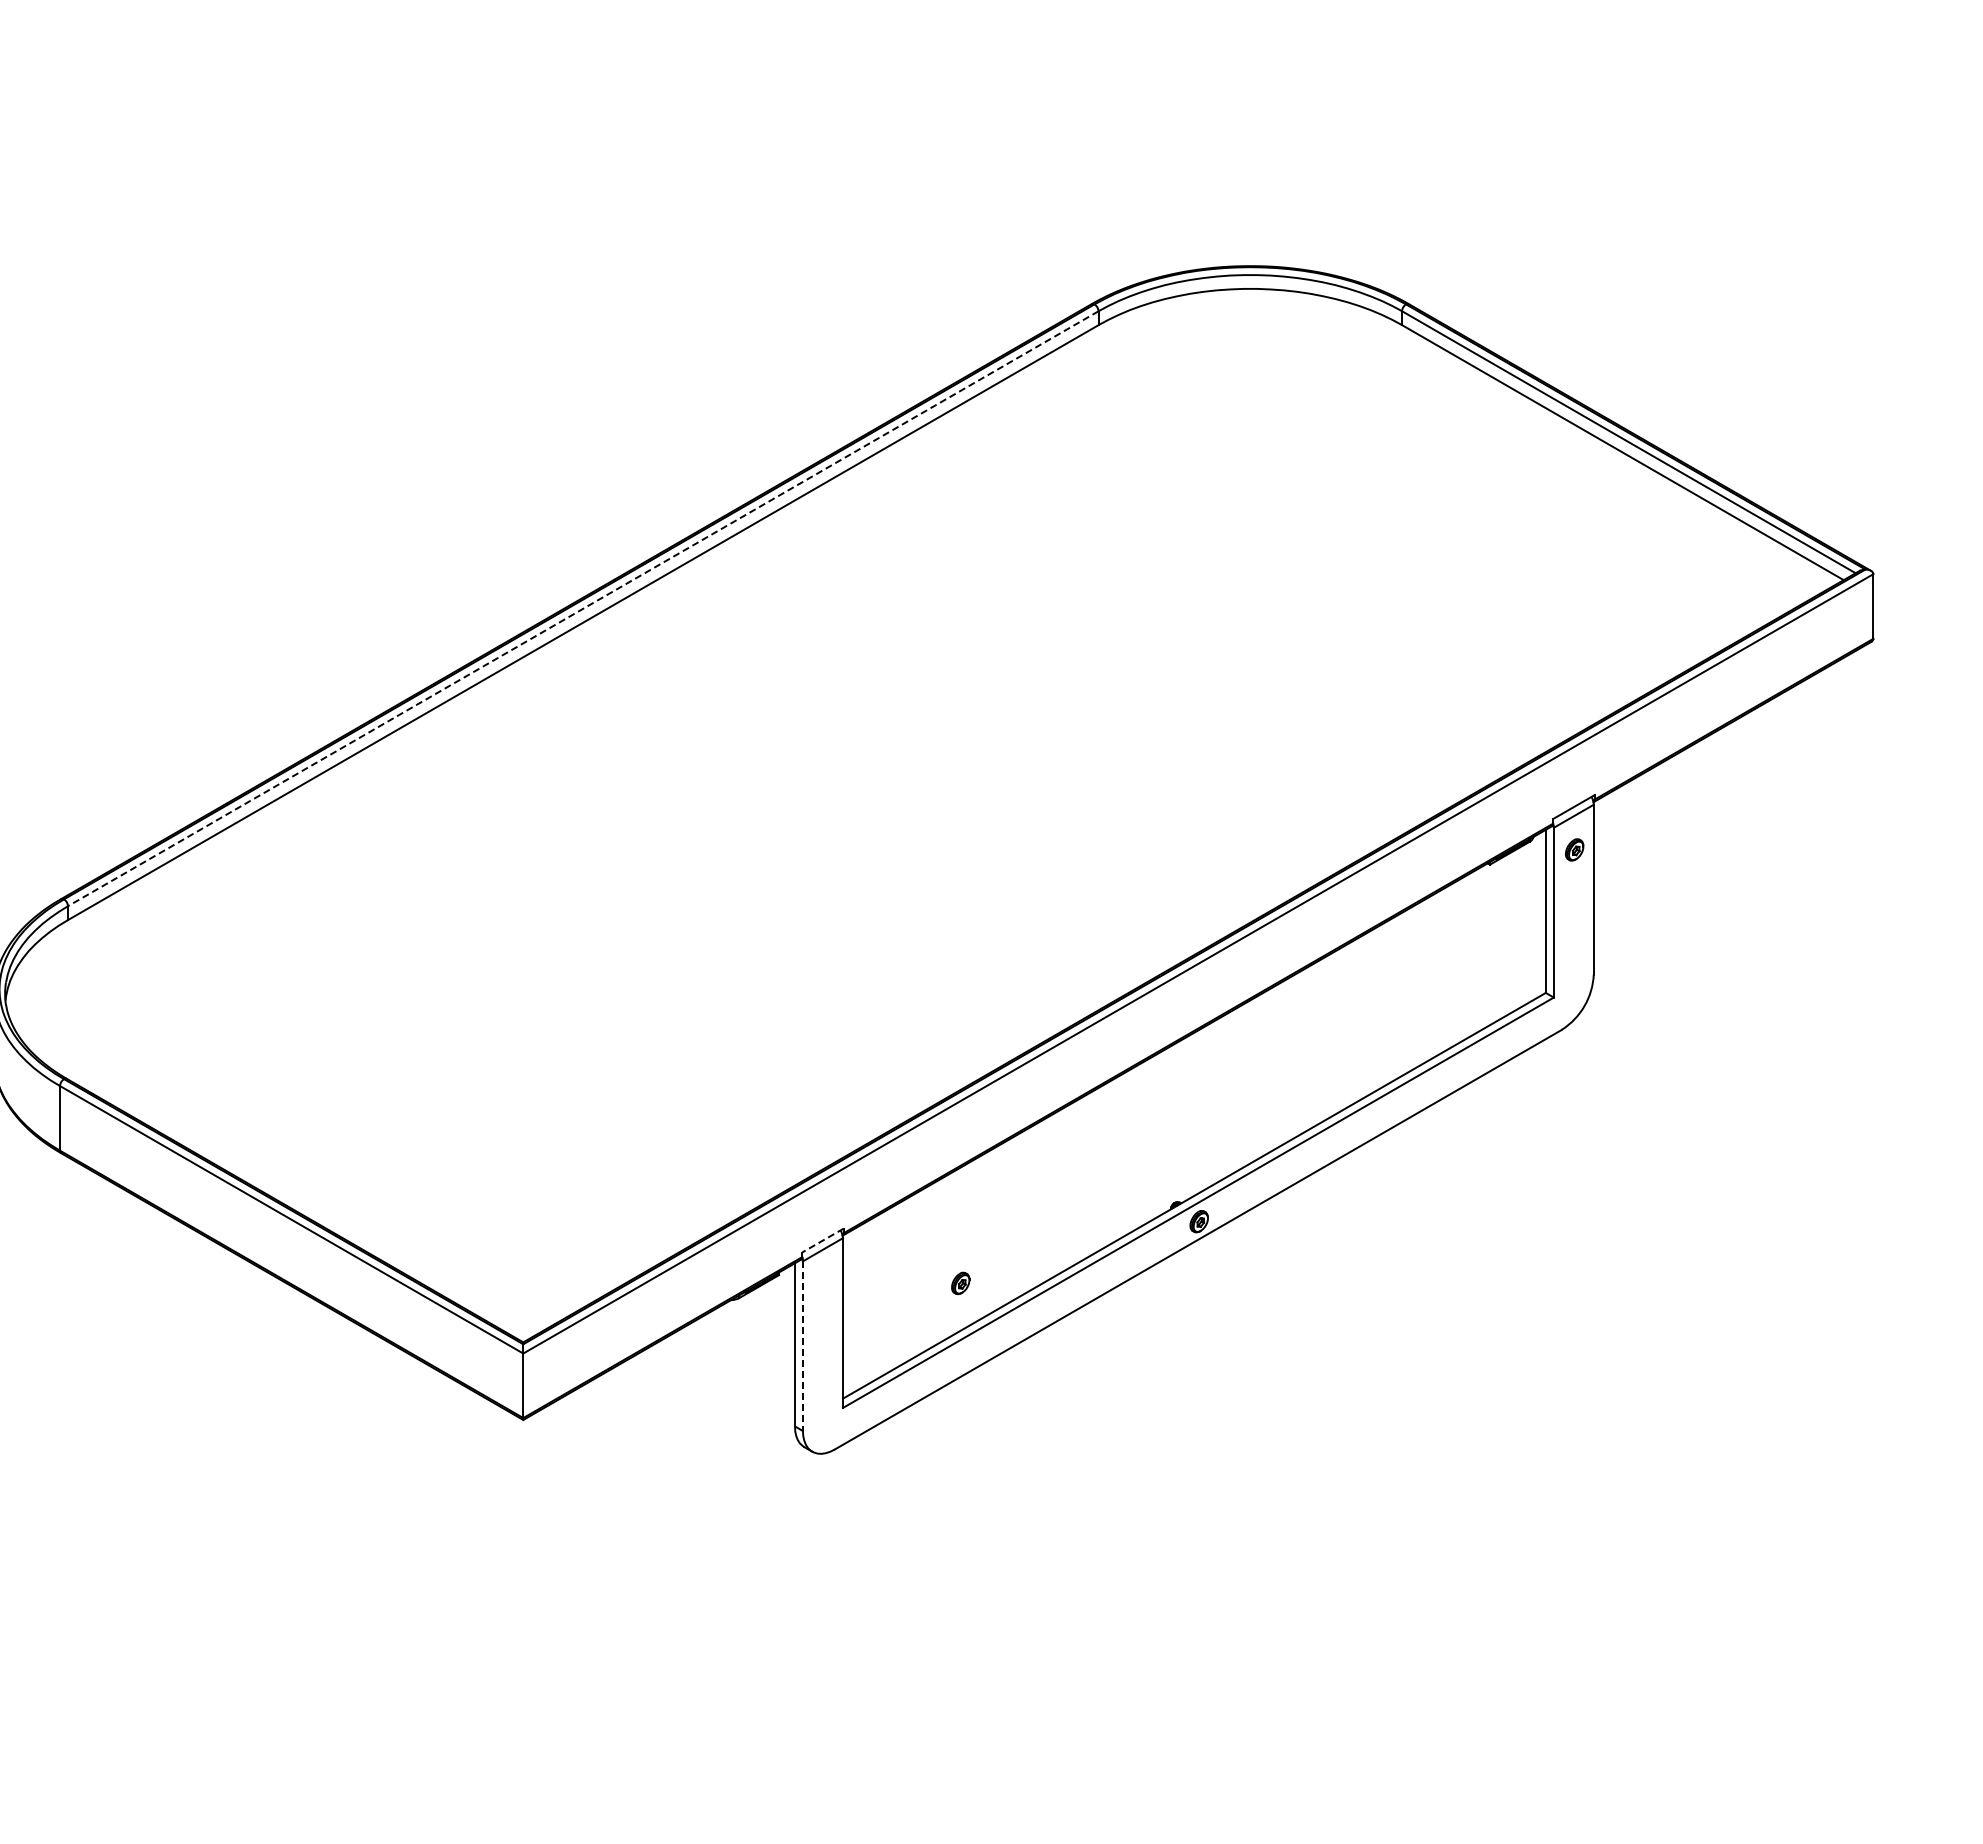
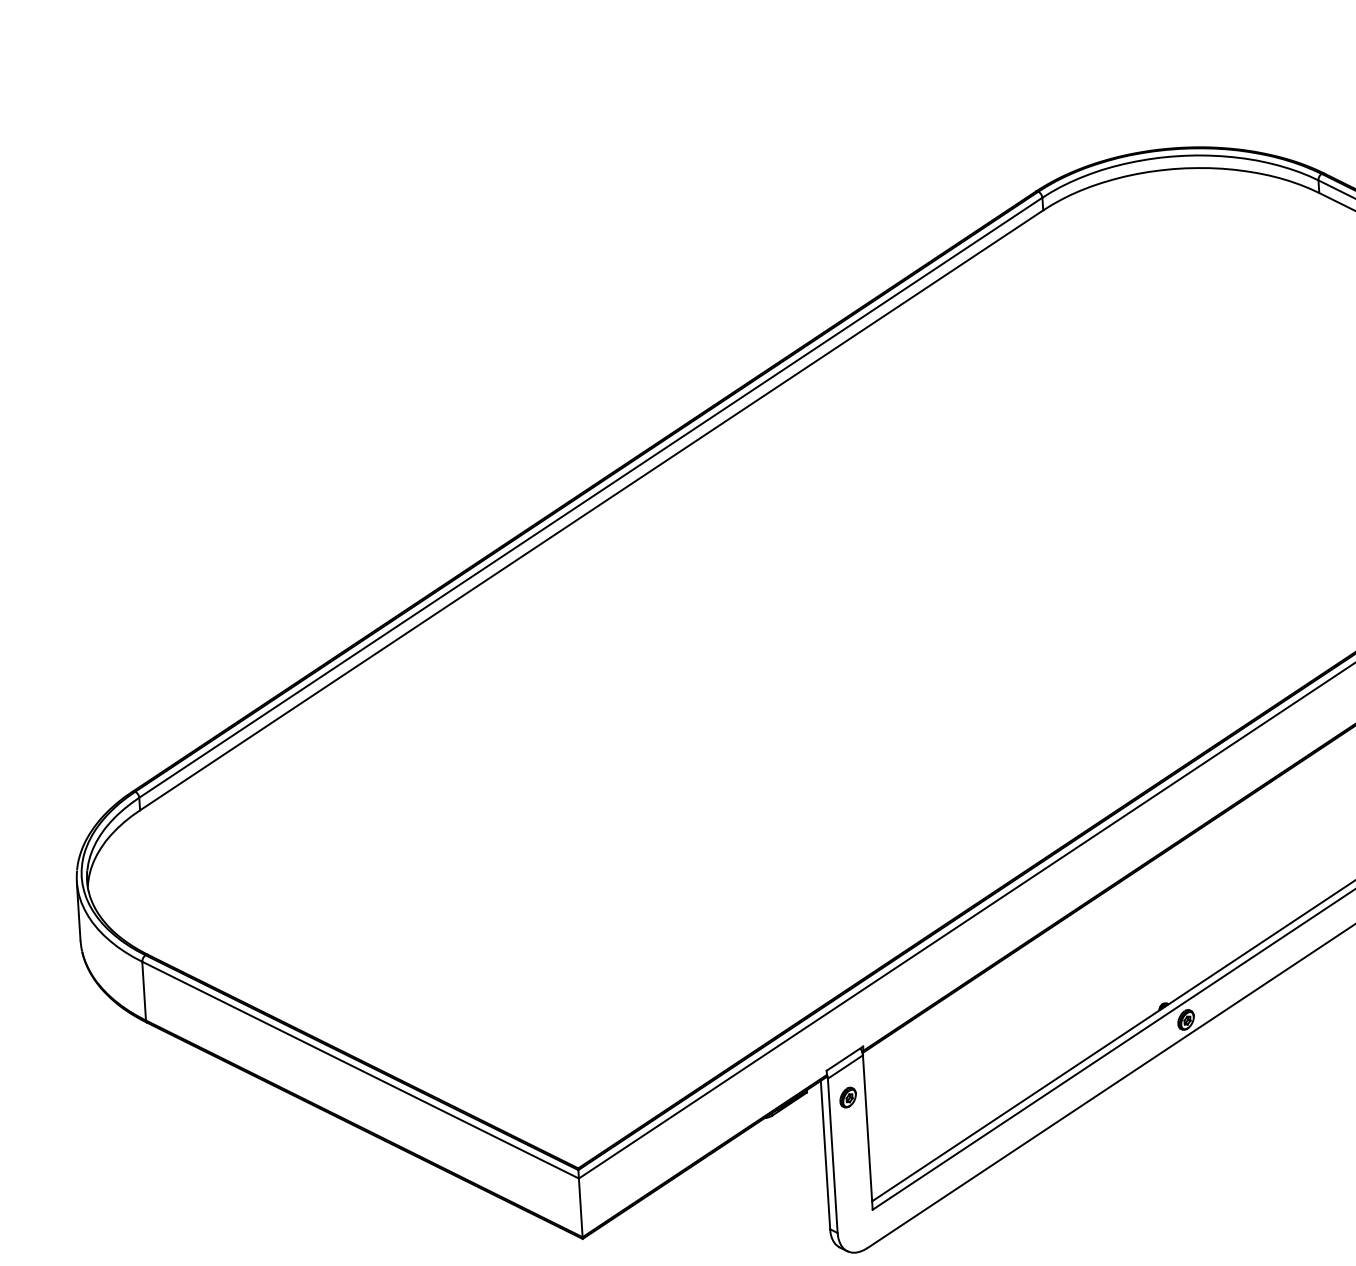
line: (583, 608) -> (591, 497), dashed -> solid
line: (822, 1240) -> (844, 1058), dashed -> solid
part: (960, 1283) -> (847, 1097), moved
line: (802, 1346) -> (832, 1156), dashed -> solid

